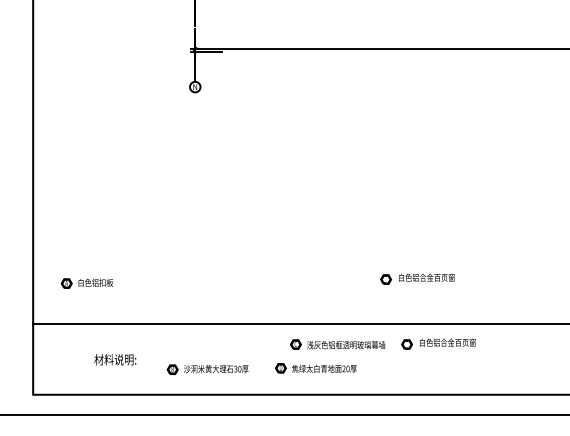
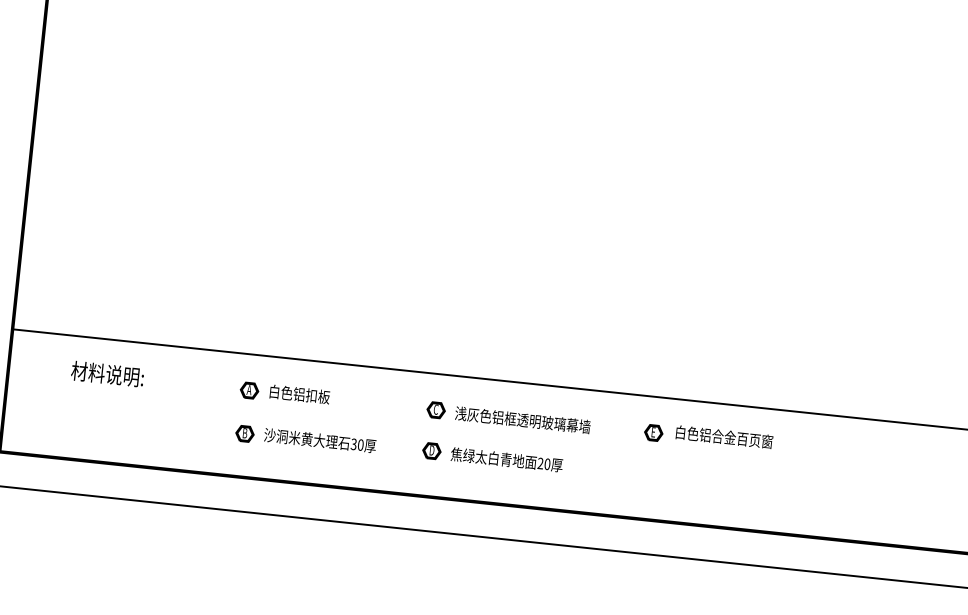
part: (417, 278) -> (683, 320), removed
part: (86, 283) -> (283, 394), moved
part: (337, 344) -> (507, 417), moved
text: (115, 359) -> (107, 373), moved

